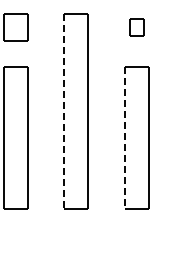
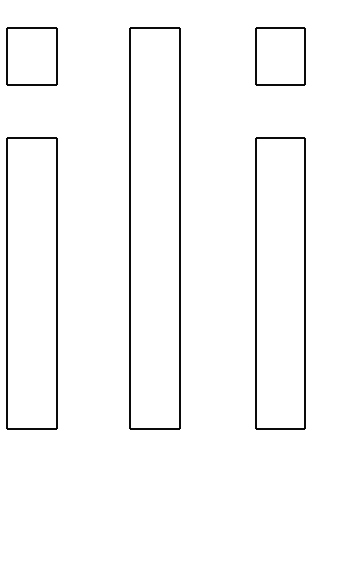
part: (136, 27) -> (280, 56), size x1.67
line: (63, 111) -> (130, 228), dashed -> solid
line: (124, 138) -> (255, 284), dashed -> solid

